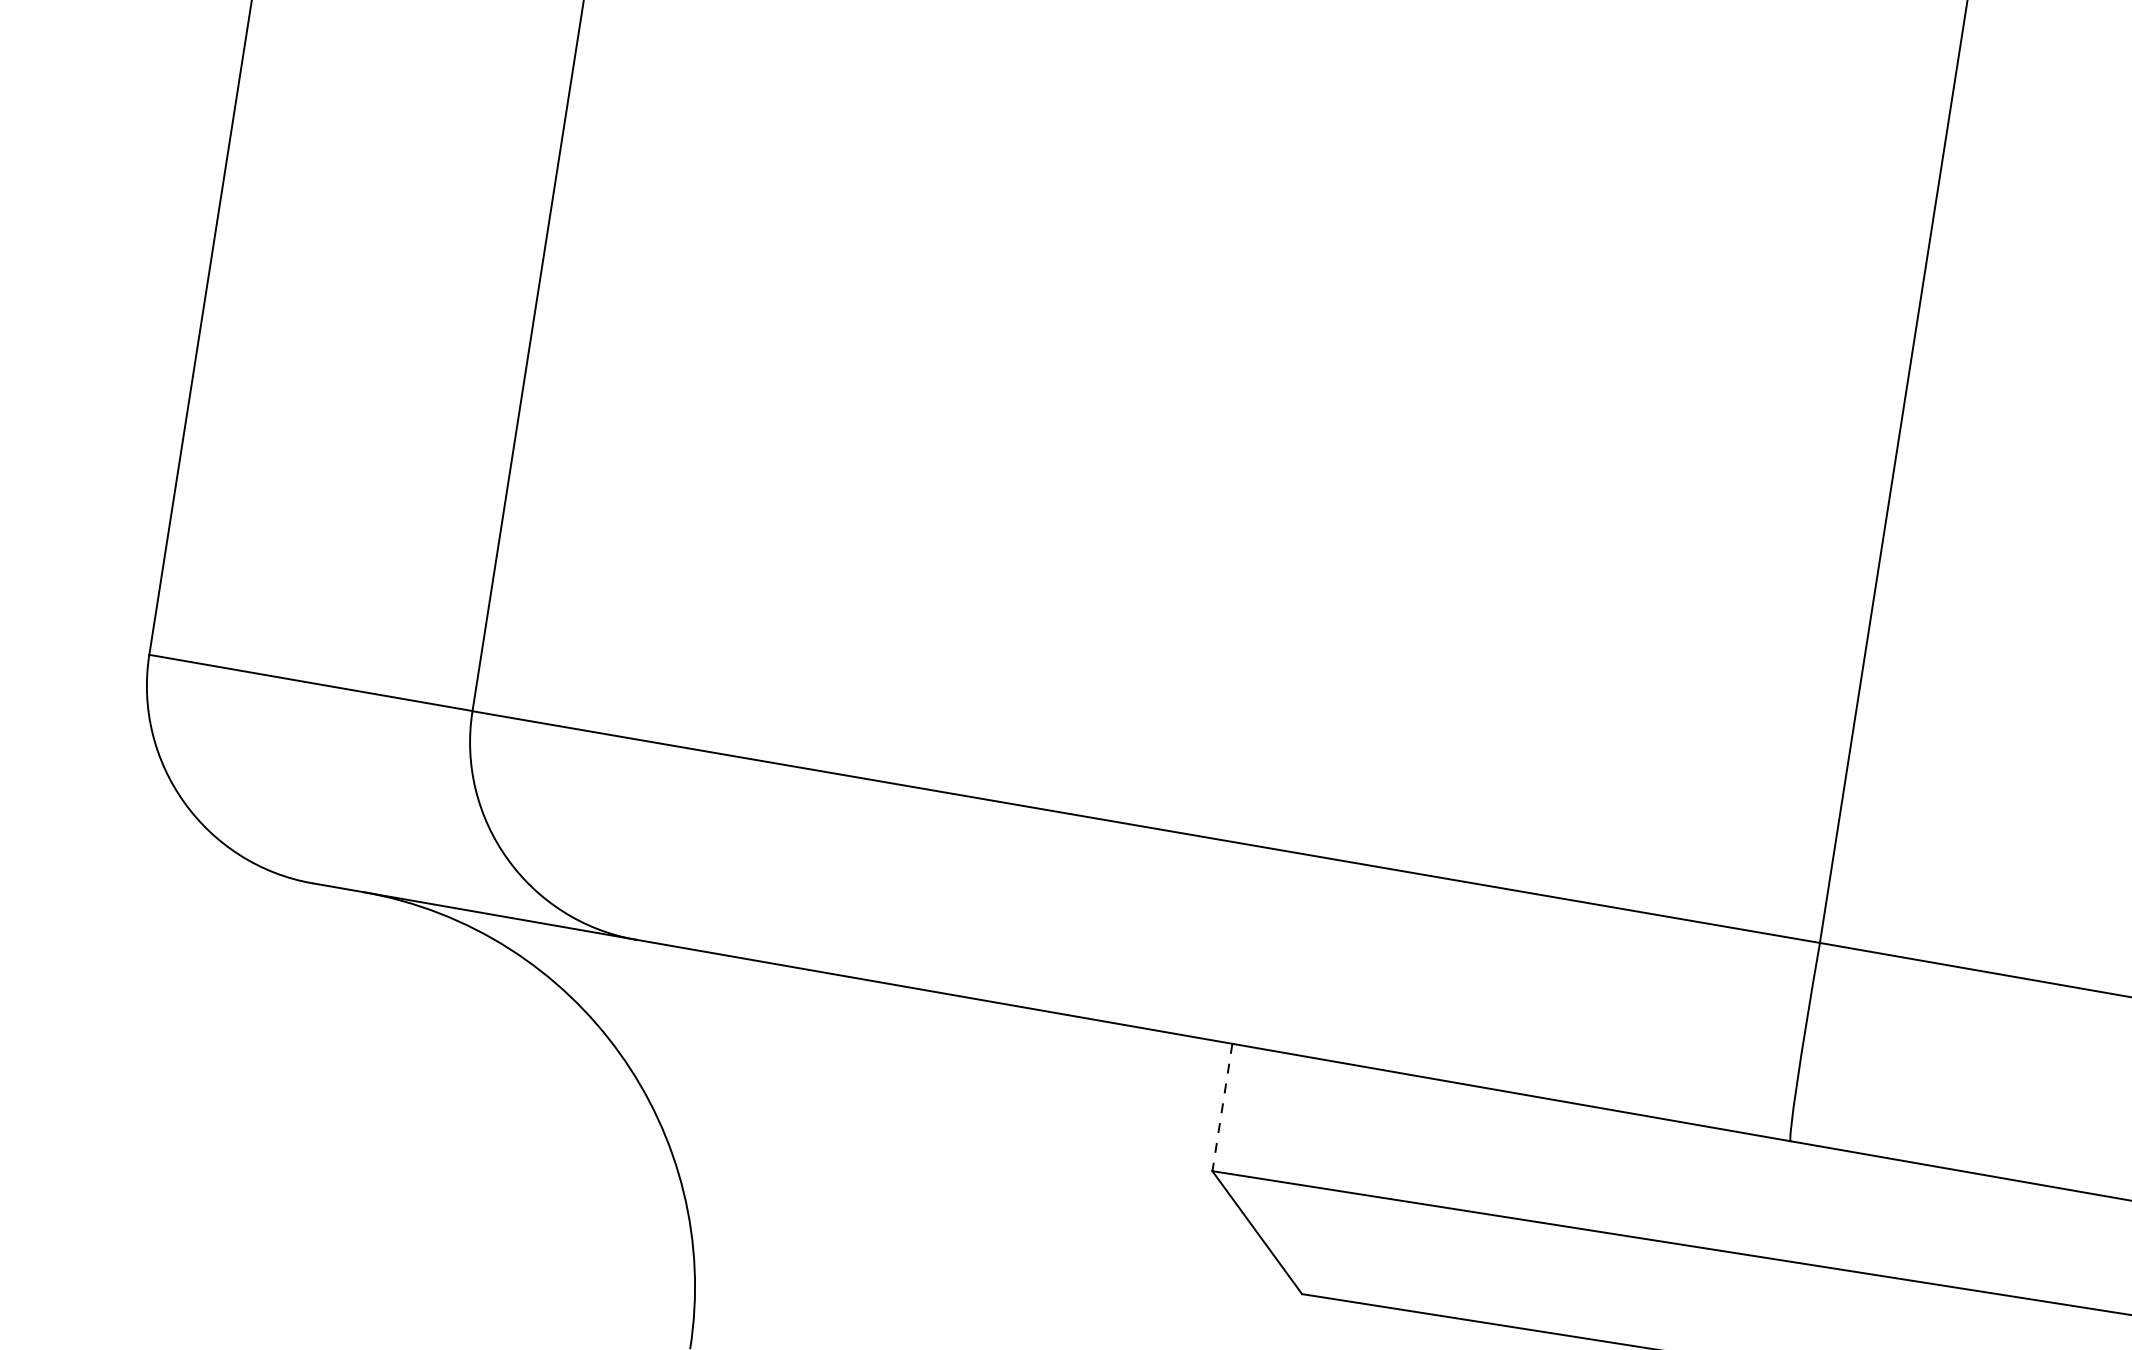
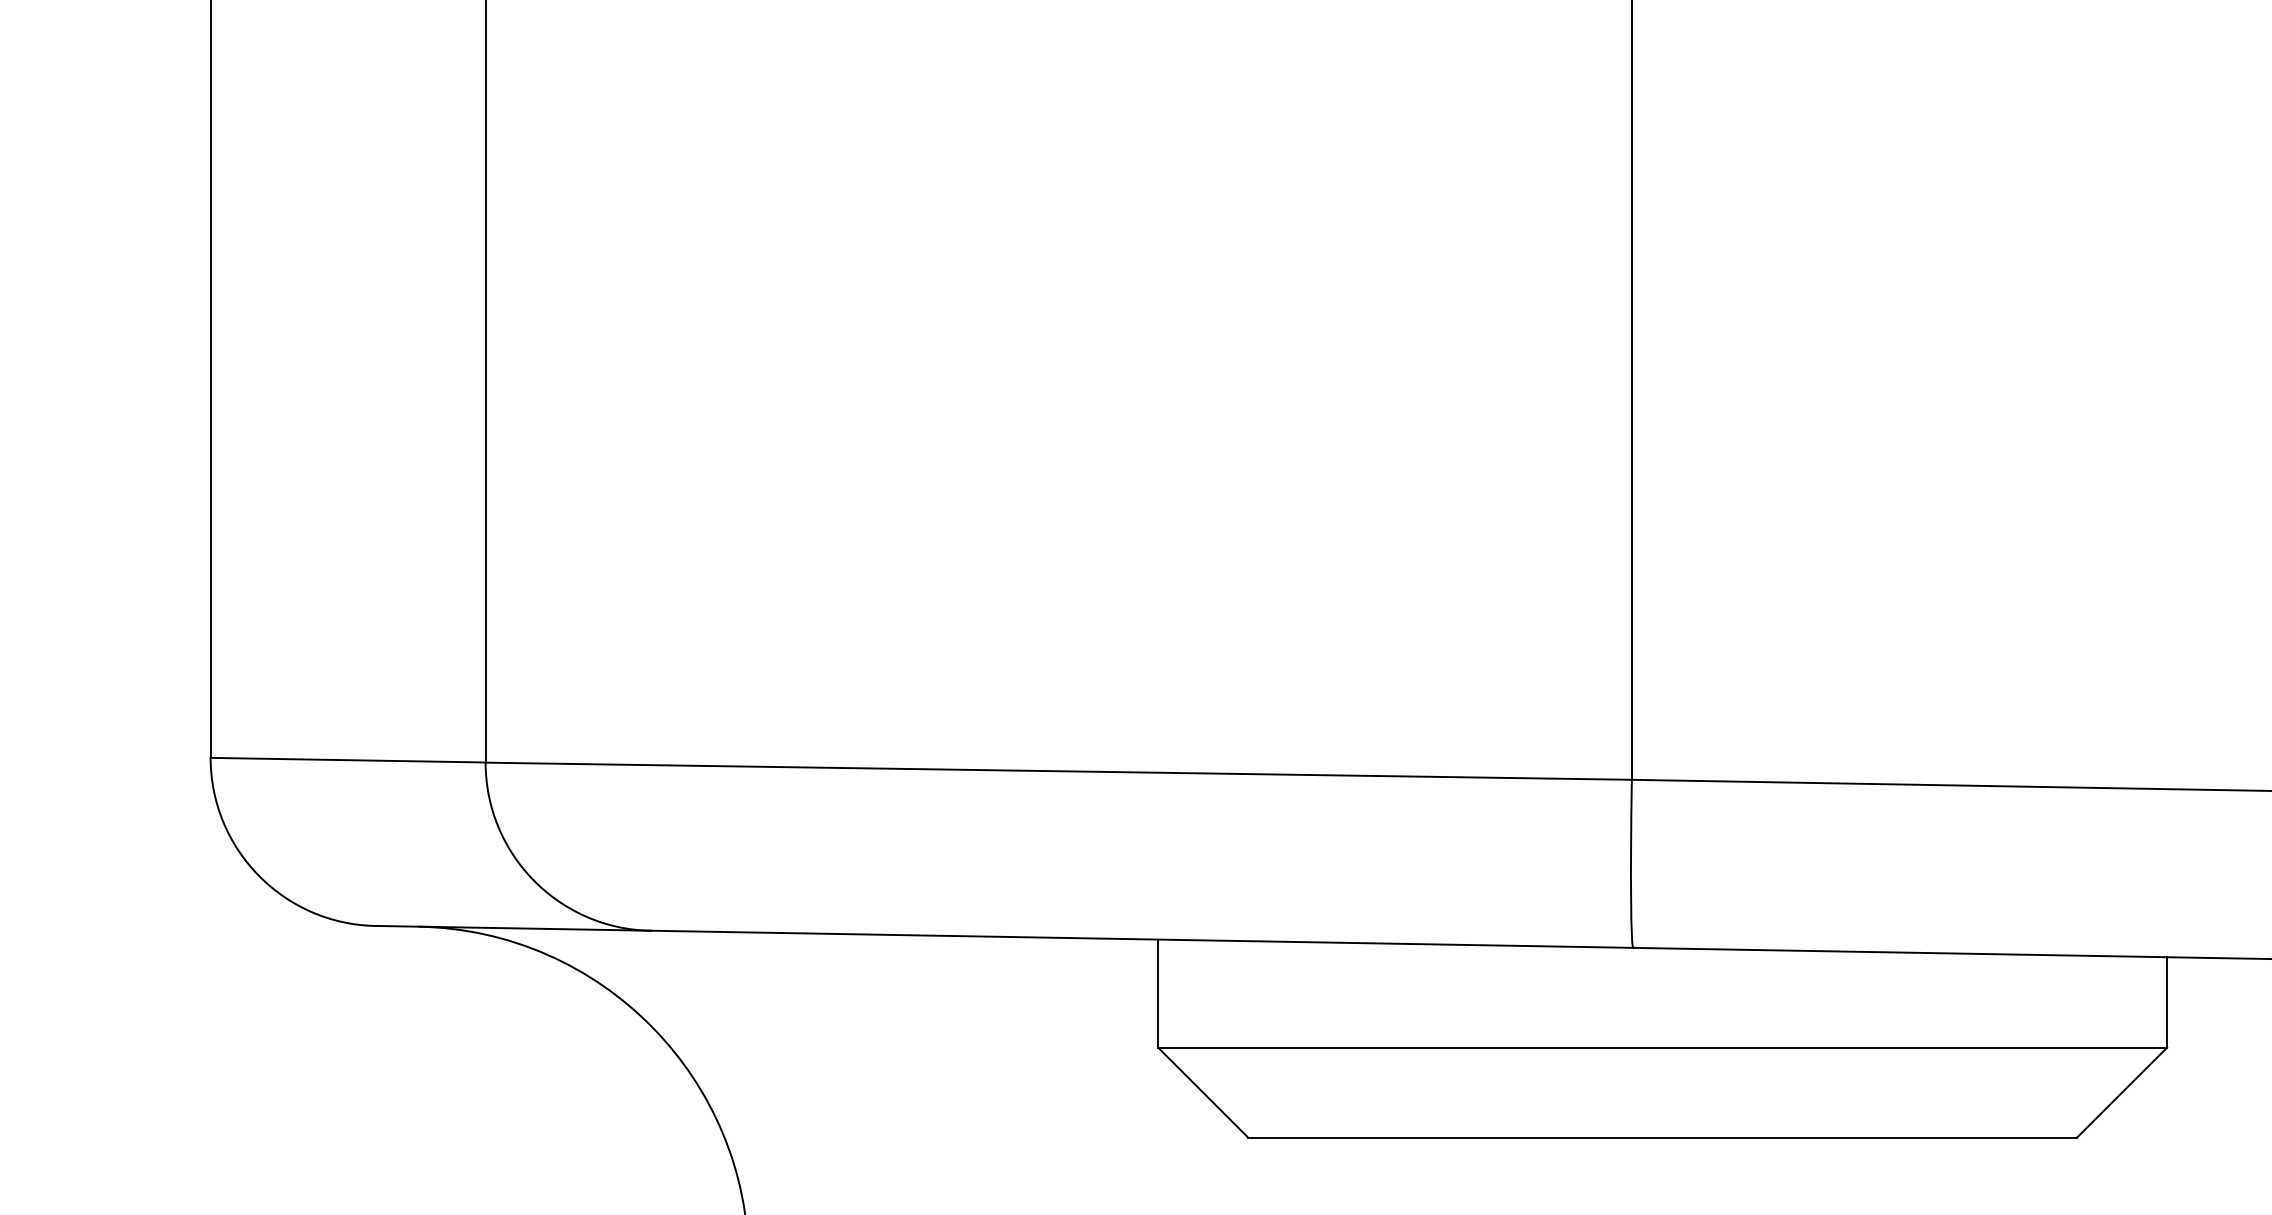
line: (1222, 1108) -> (1158, 994), dashed -> solid

